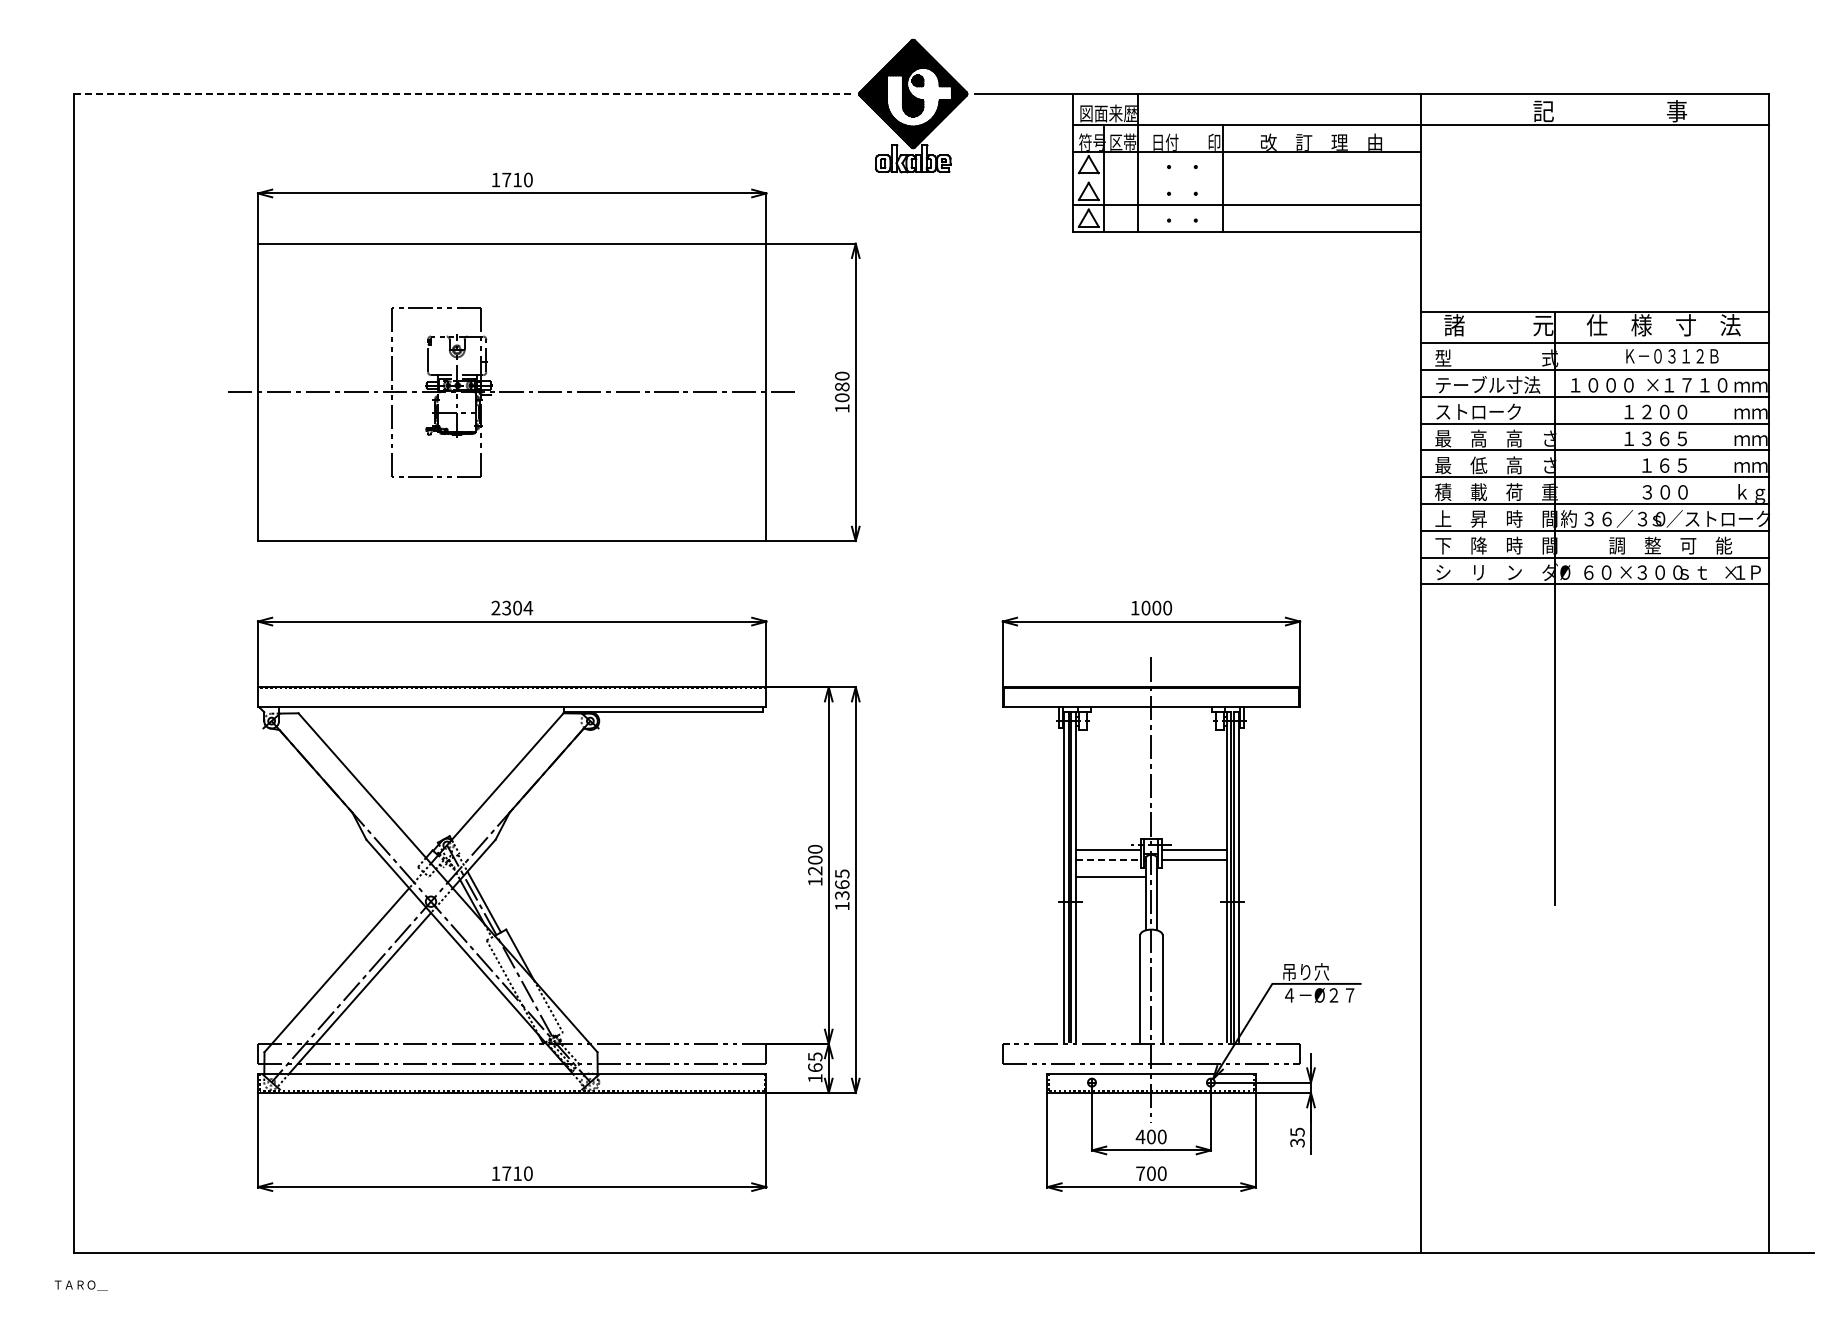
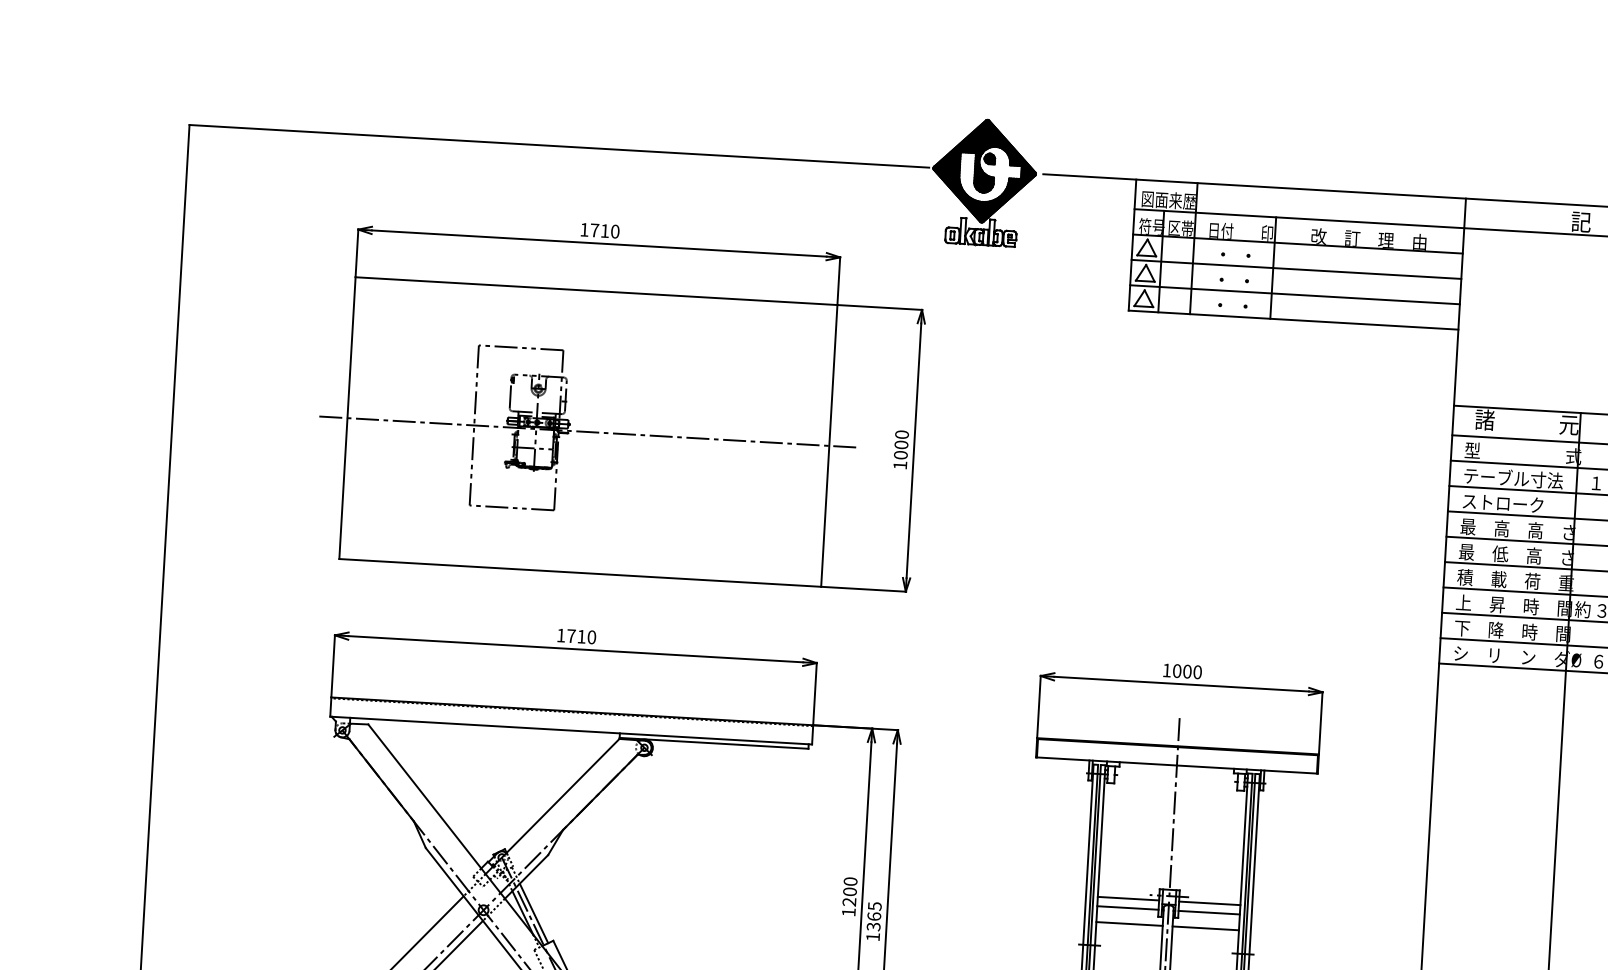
line: (464, 93) -> (559, 146), dashed -> solid
line: (1247, 178) -> (1296, 269), added
text: (842, 386) -> (901, 444), 1080 -> 1000
text: (512, 607) -> (576, 635), 2304 -> 1710
line: (1109, 860) -> (1128, 908), dashed -> solid
line: (1191, 876) -> (1205, 927), added

